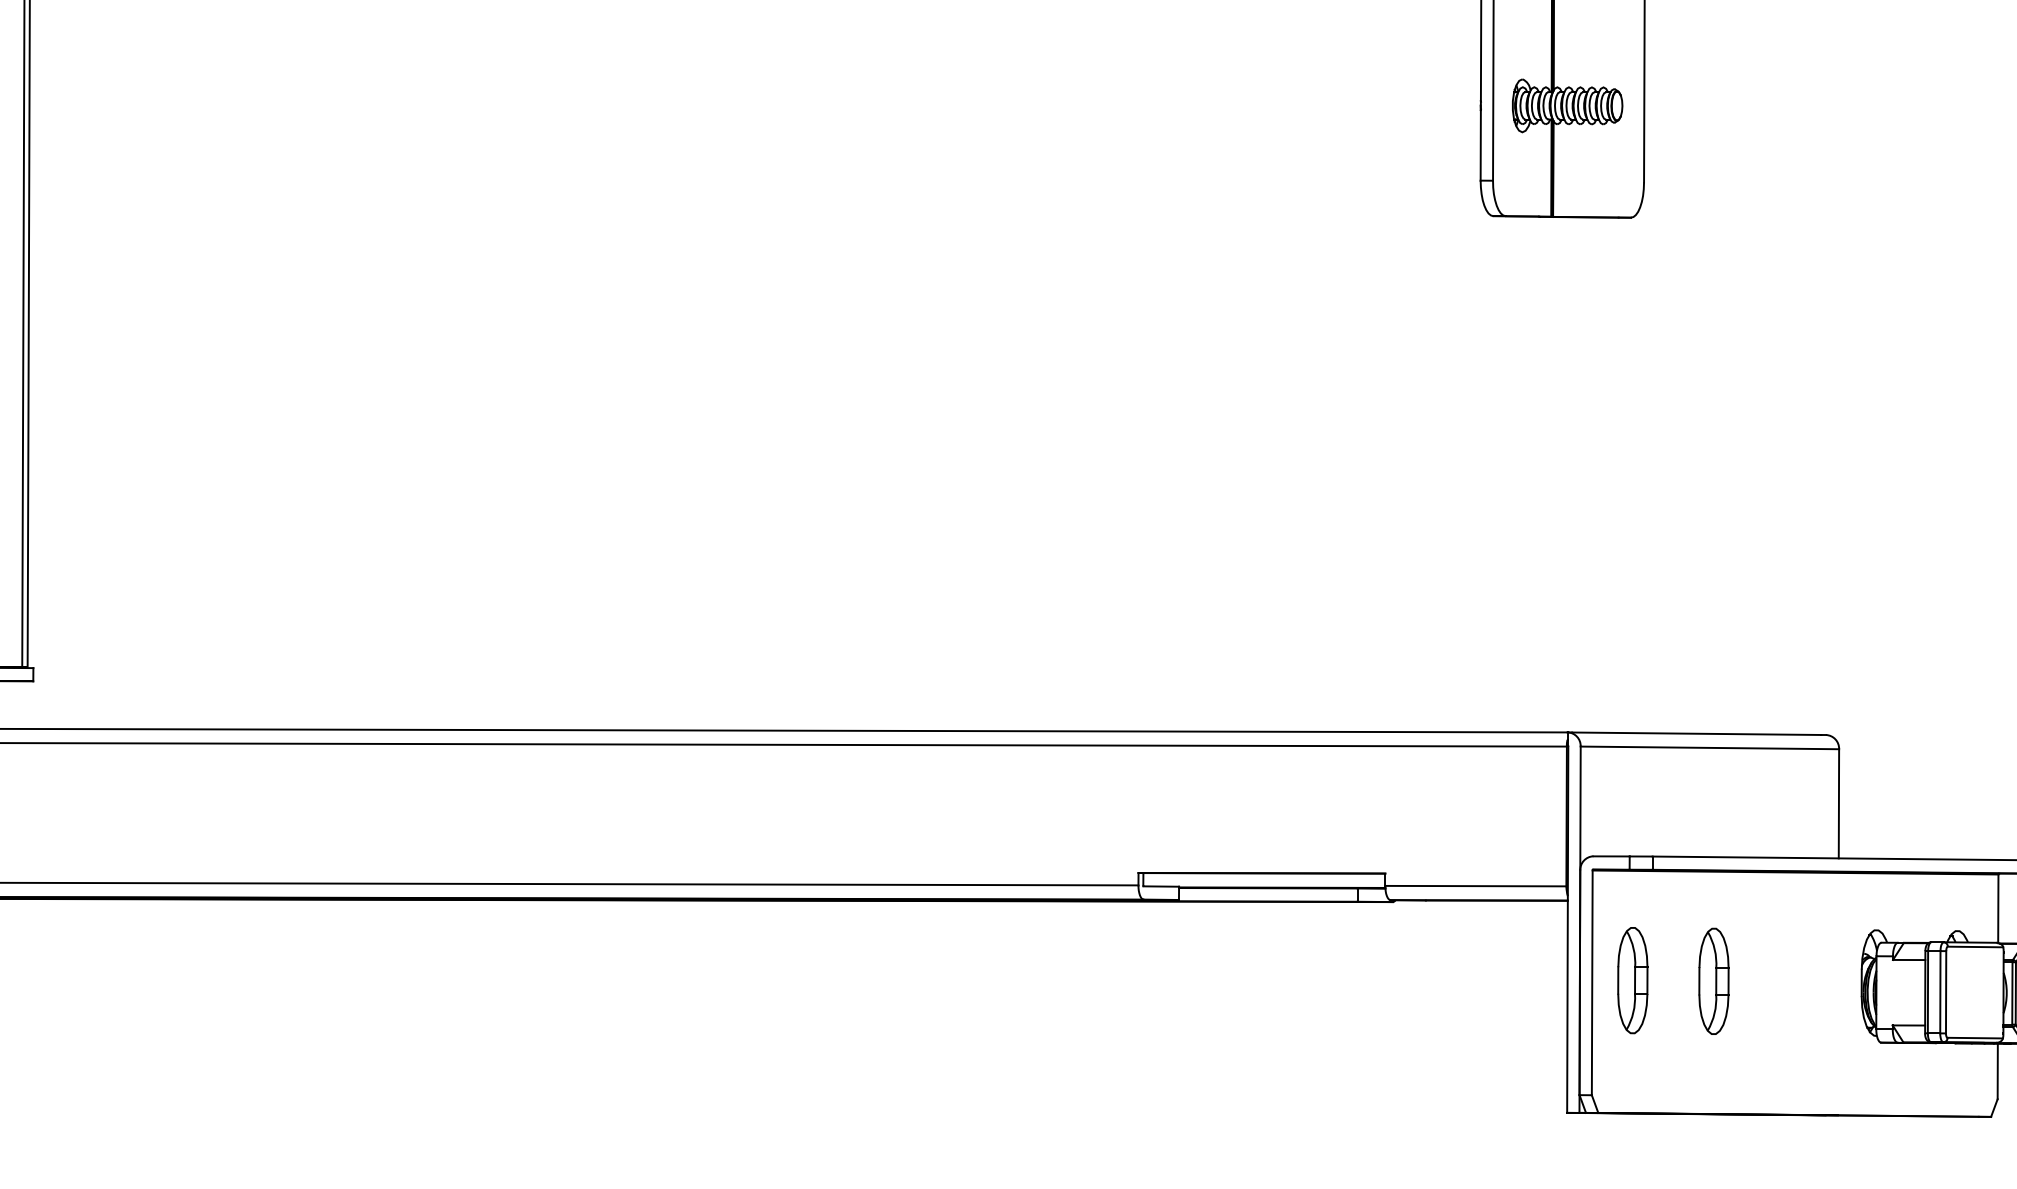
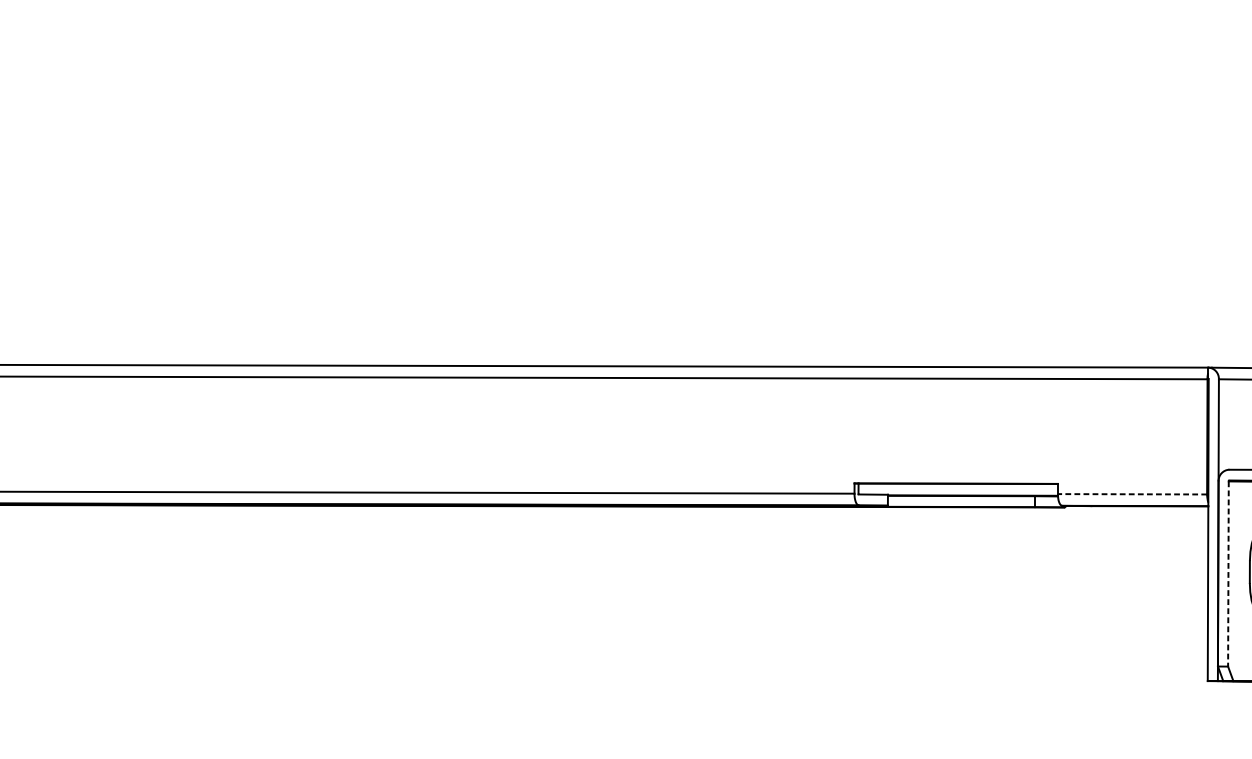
line: (1475, 886) -> (1132, 494), solid -> dashed
line: (1592, 983) -> (1228, 574), solid -> dashed

